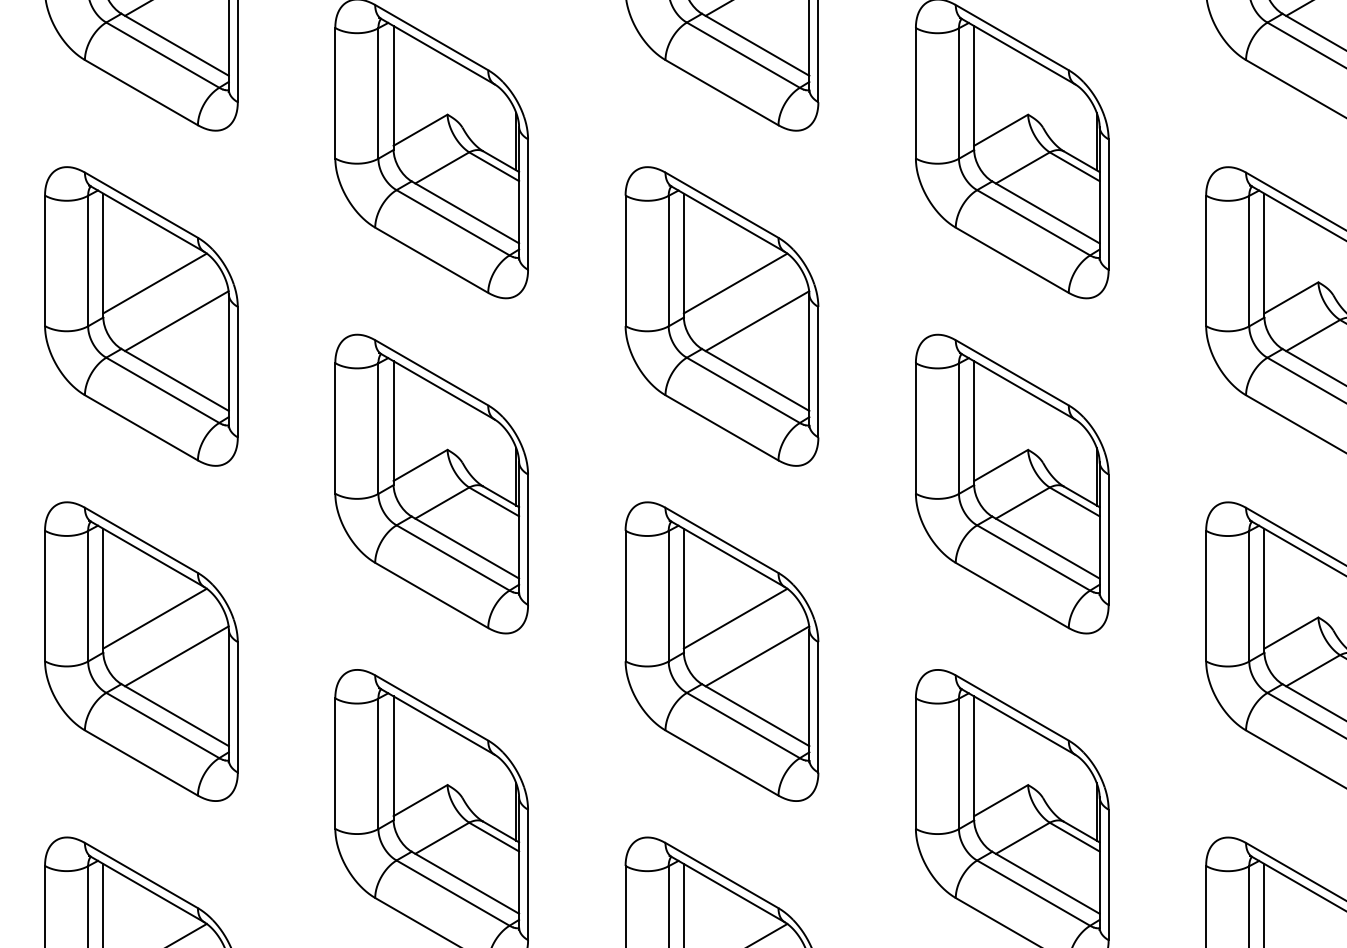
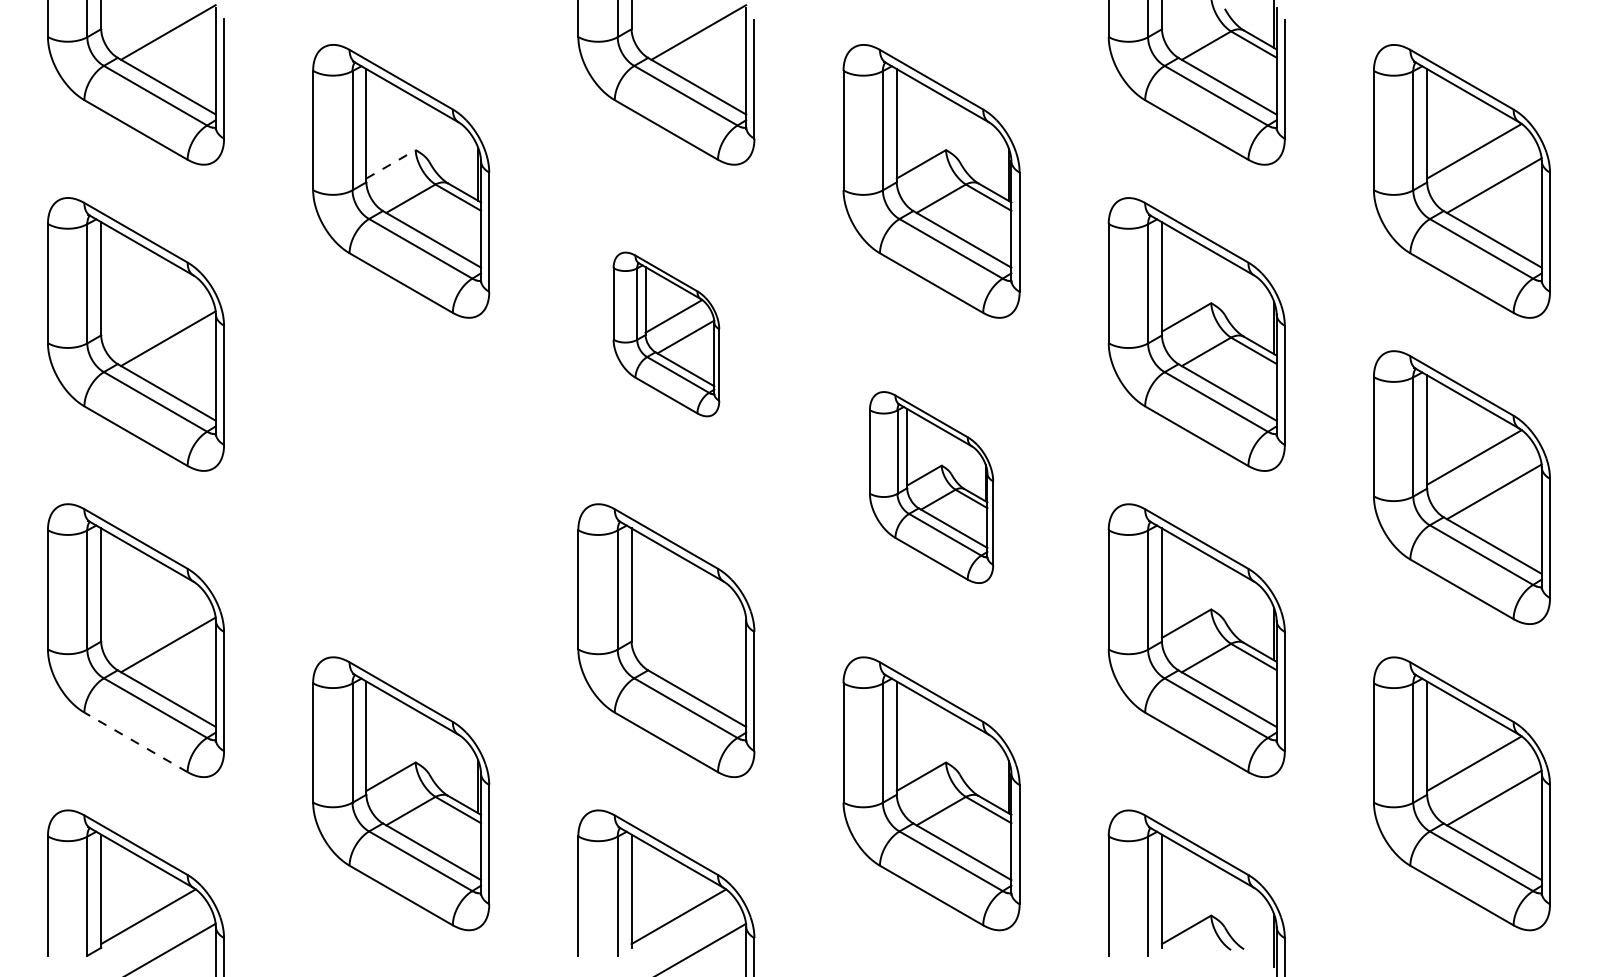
line: (421, 130) -> (391, 164), solid -> dashed
line: (155, 283) -> (148, 304), removed
part: (722, 316) -> (666, 334), size x0.6
part: (432, 484) -> (401, 487), removed
part: (1012, 484) -> (931, 487), size x0.7
line: (155, 618) -> (148, 610), removed
line: (735, 618) -> (678, 610), removed
line: (757, 655) -> (698, 644), removed
line: (141, 763) -> (136, 742), solid -> dashed

